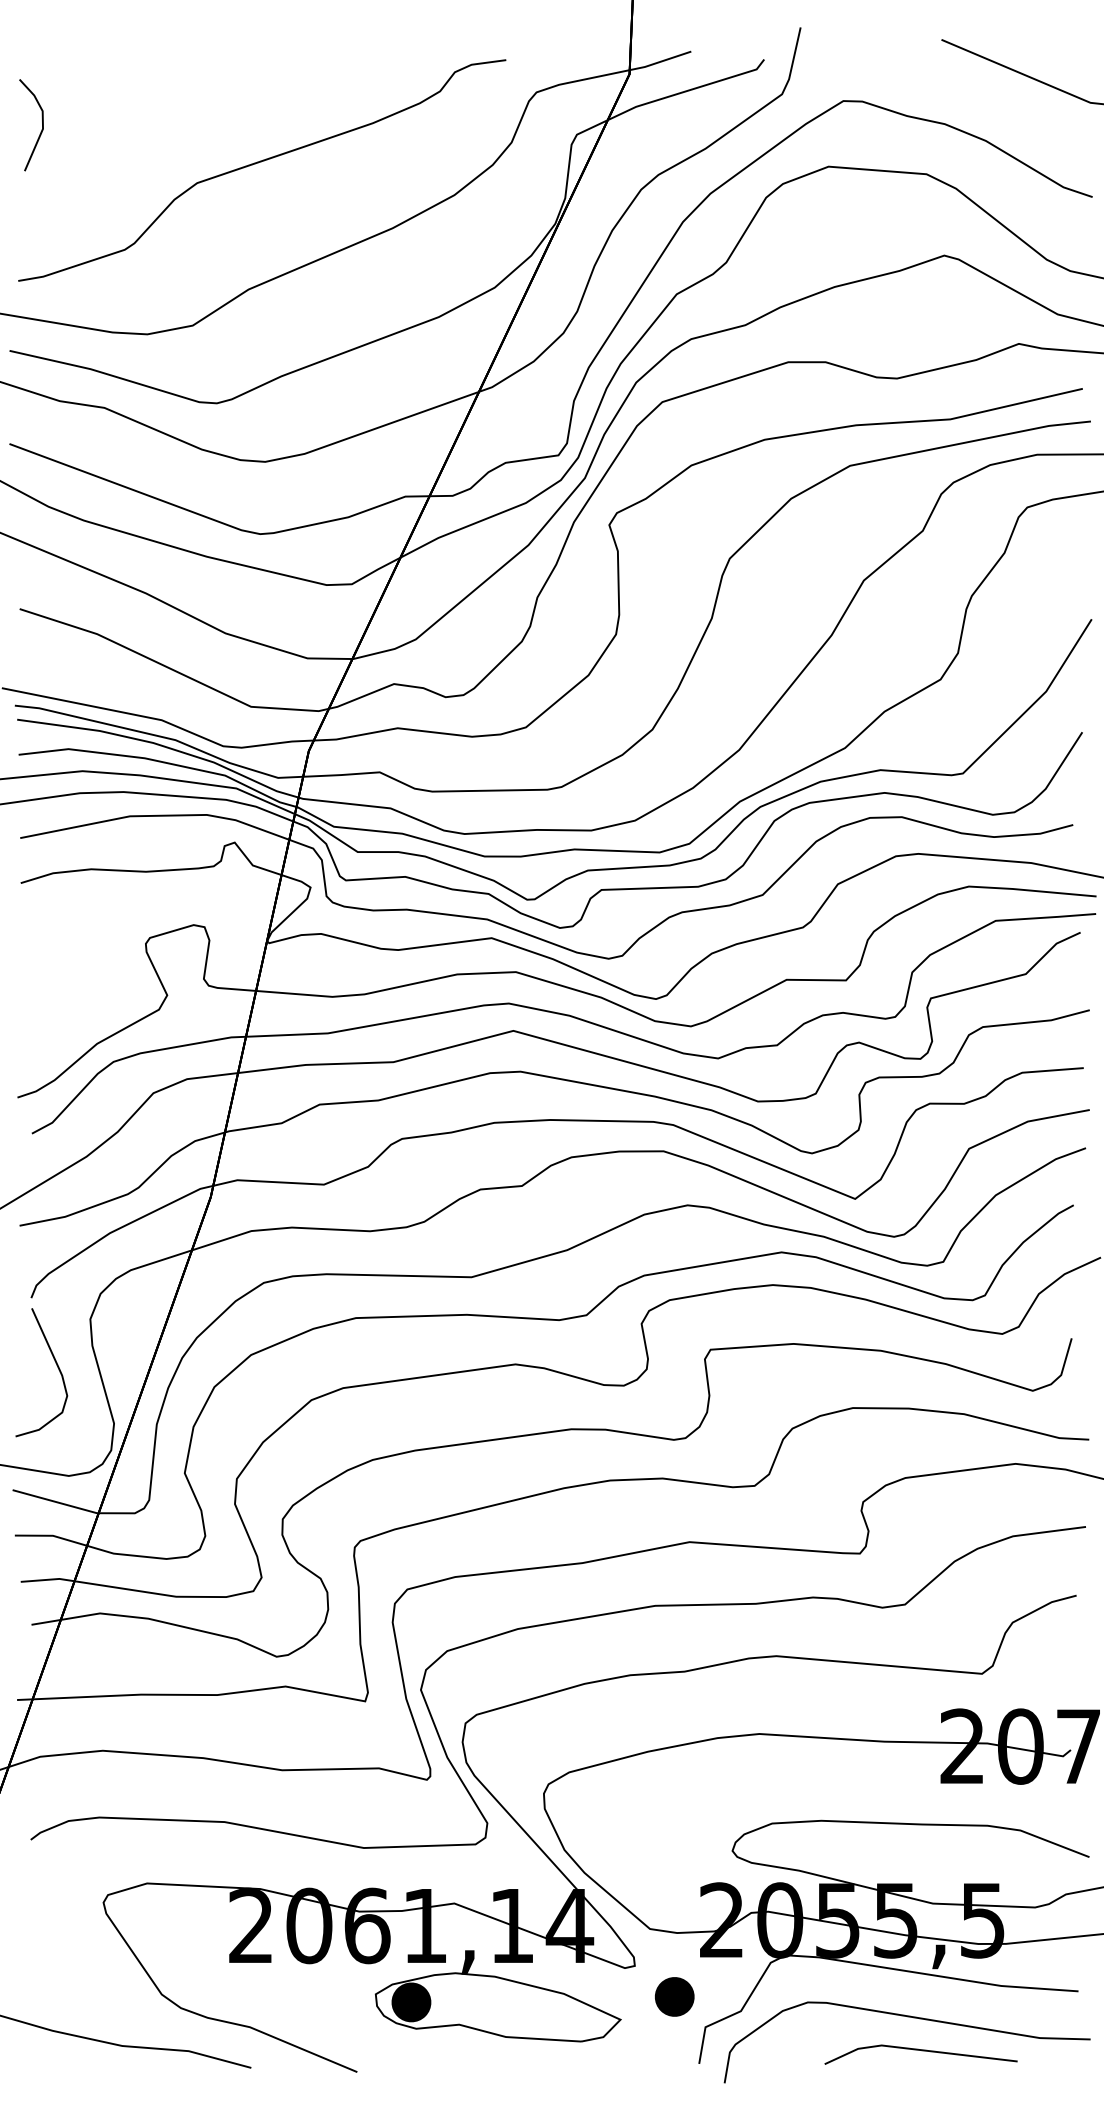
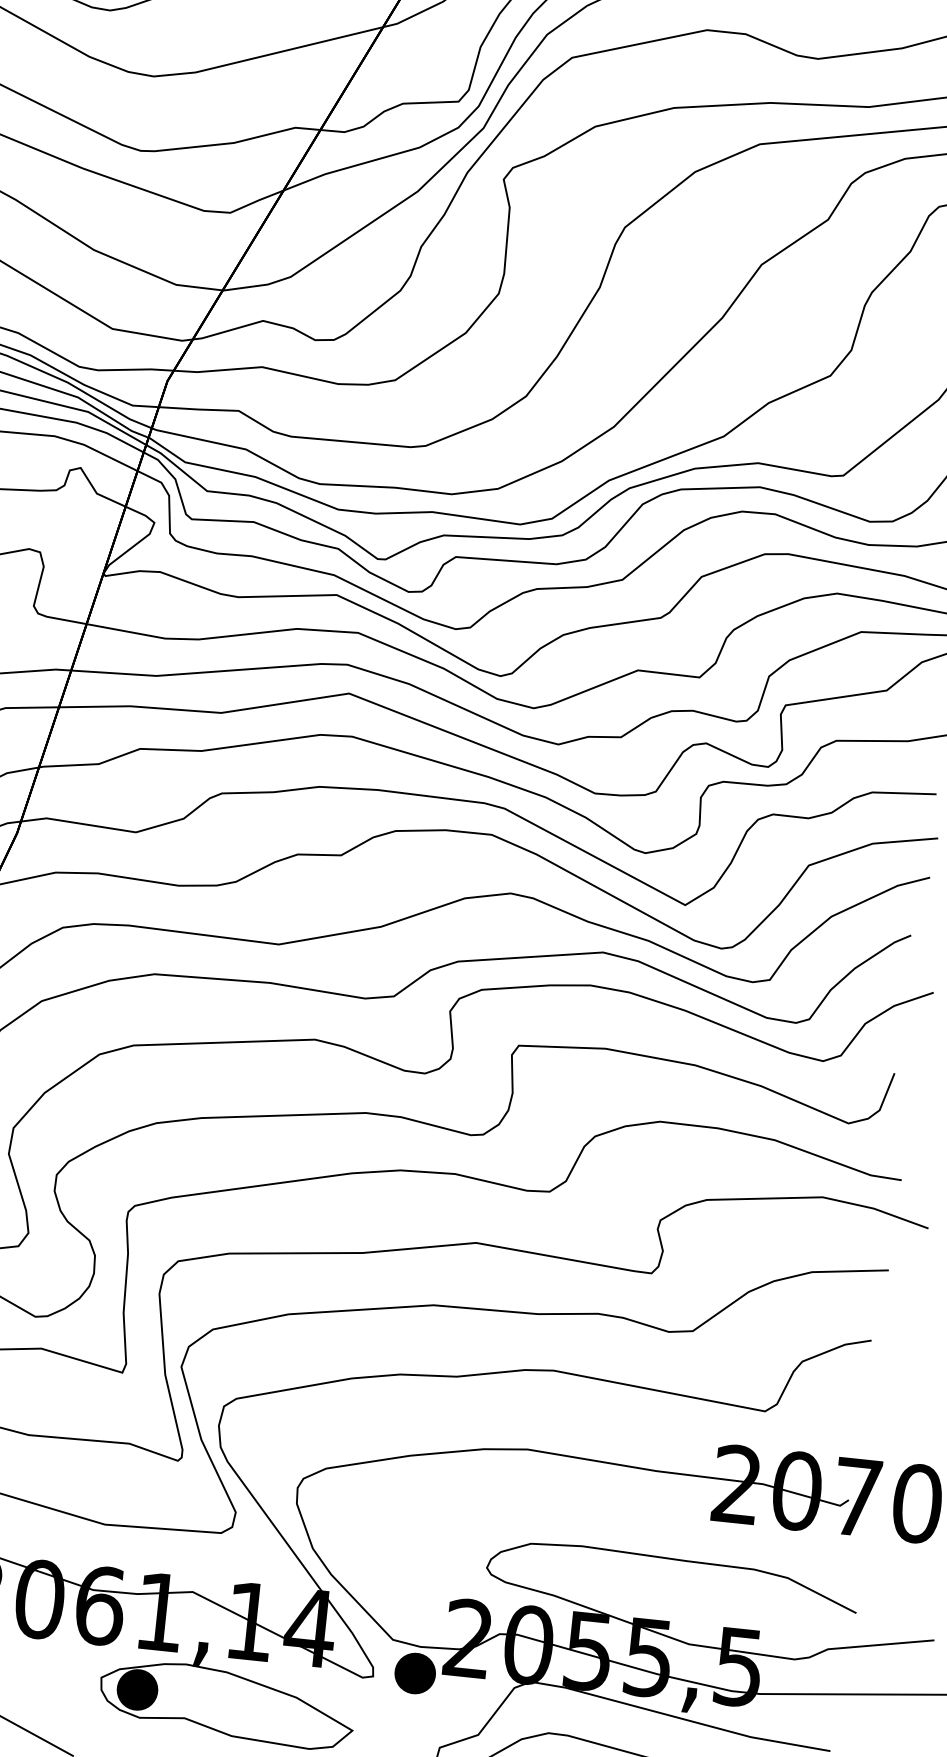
part: (674, 1996) -> (415, 1673), moved

